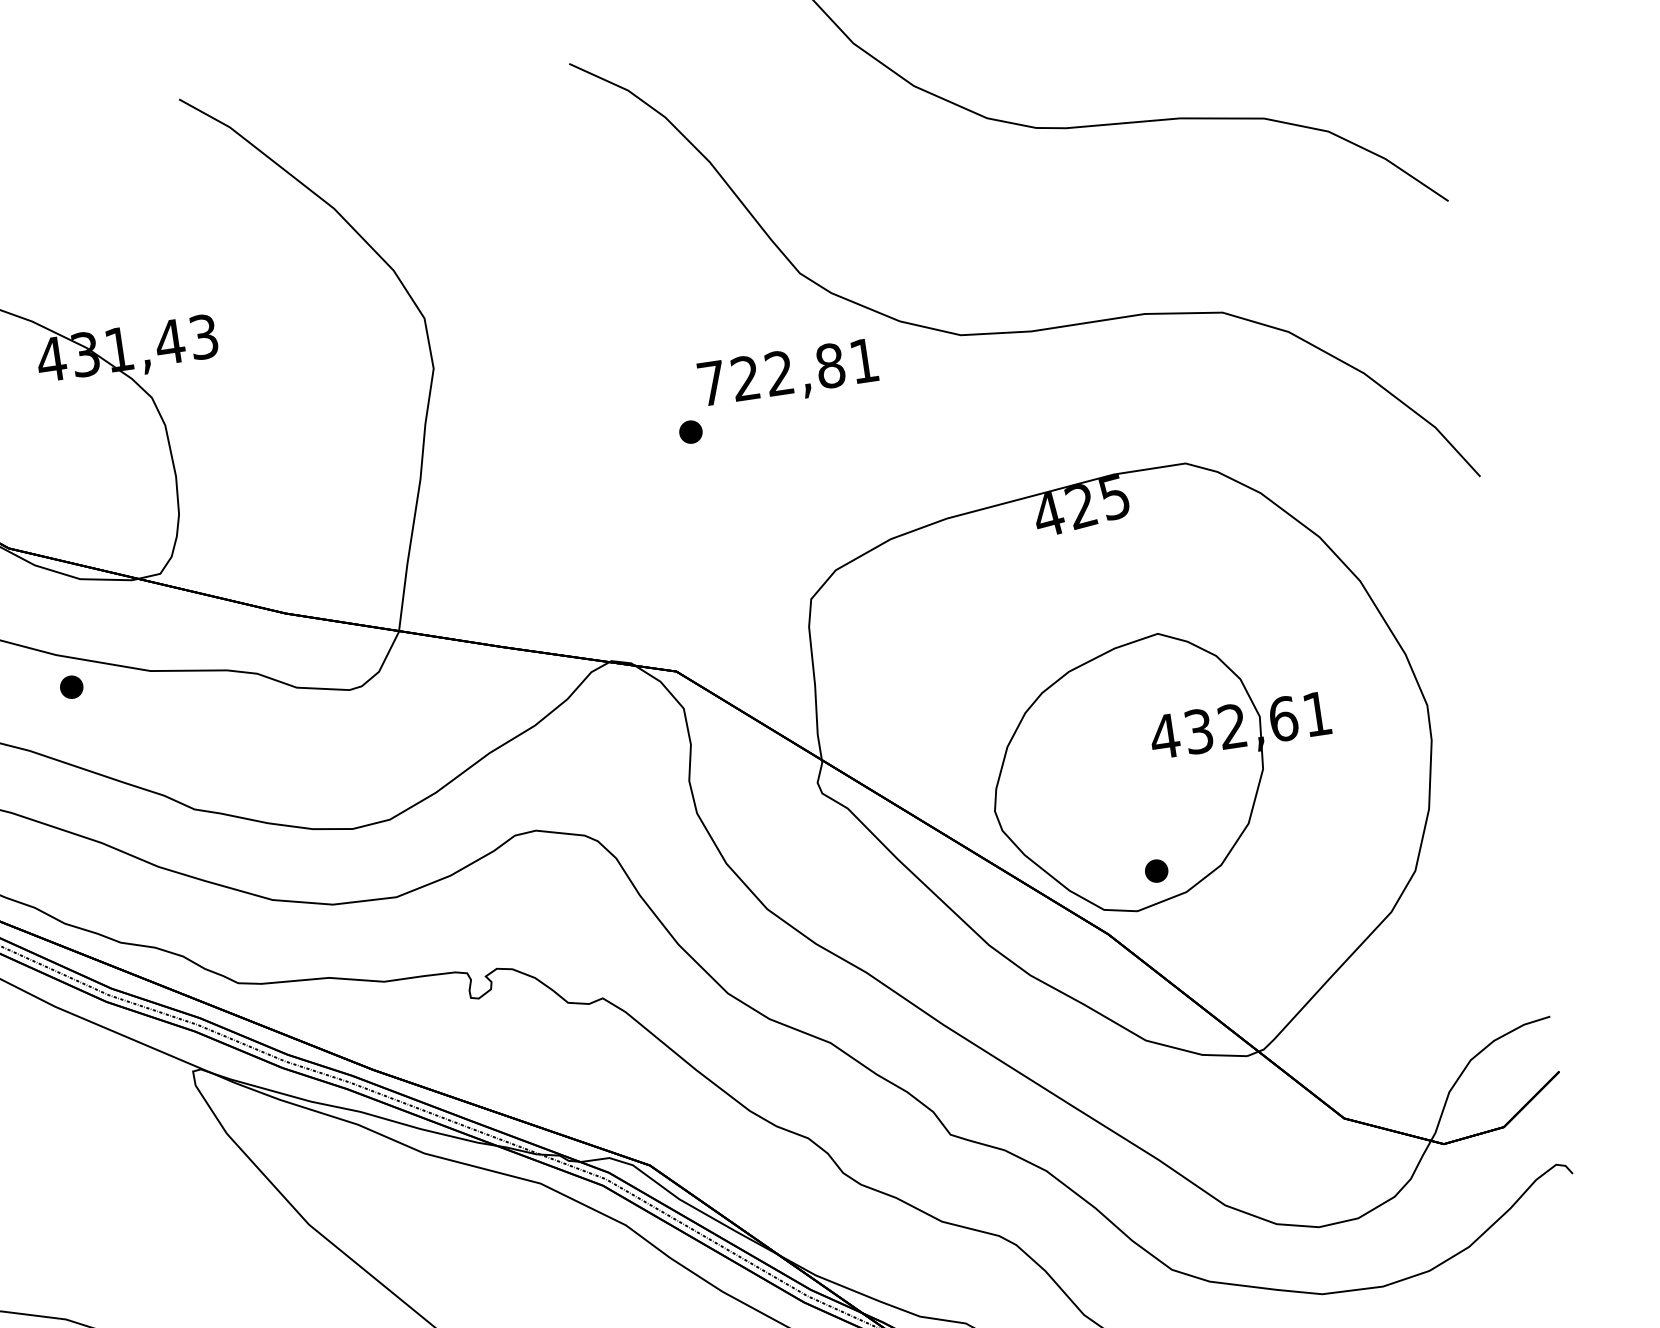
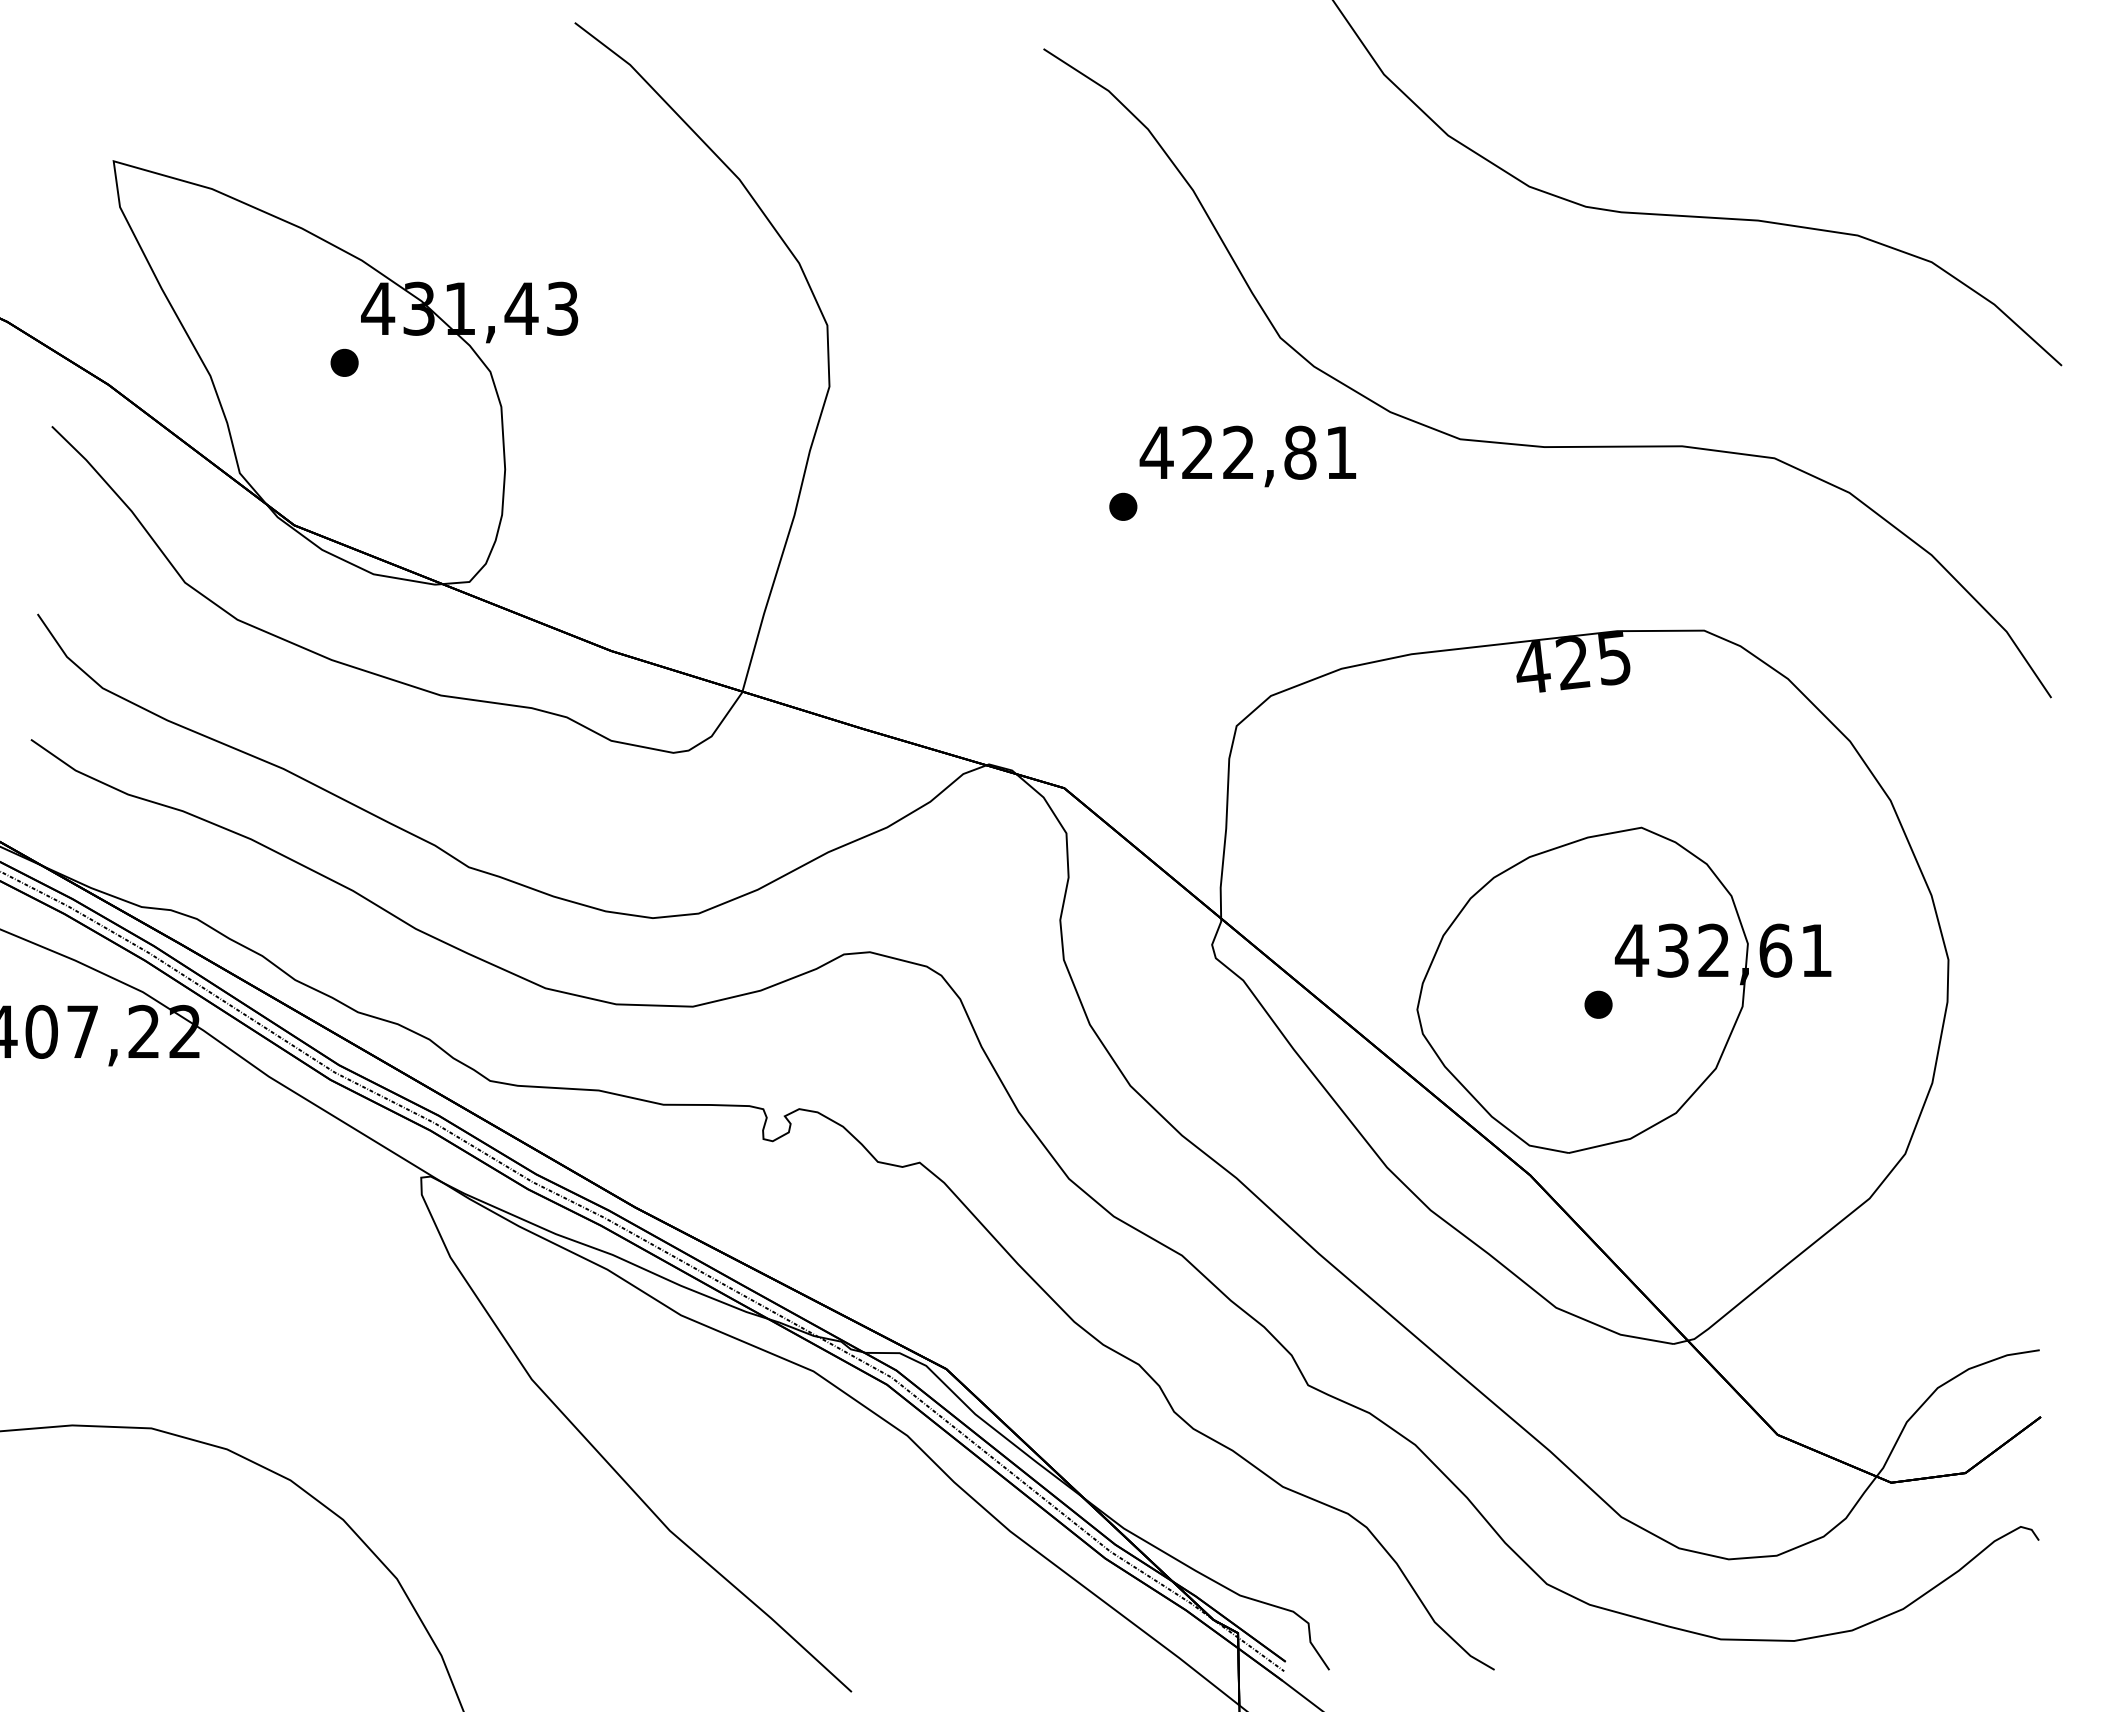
text: (711, 383) -> (1156, 452), 722,81 -> 422,81
part: (71, 686) -> (344, 362), moved
part: (1156, 870) -> (1598, 1004), moved

